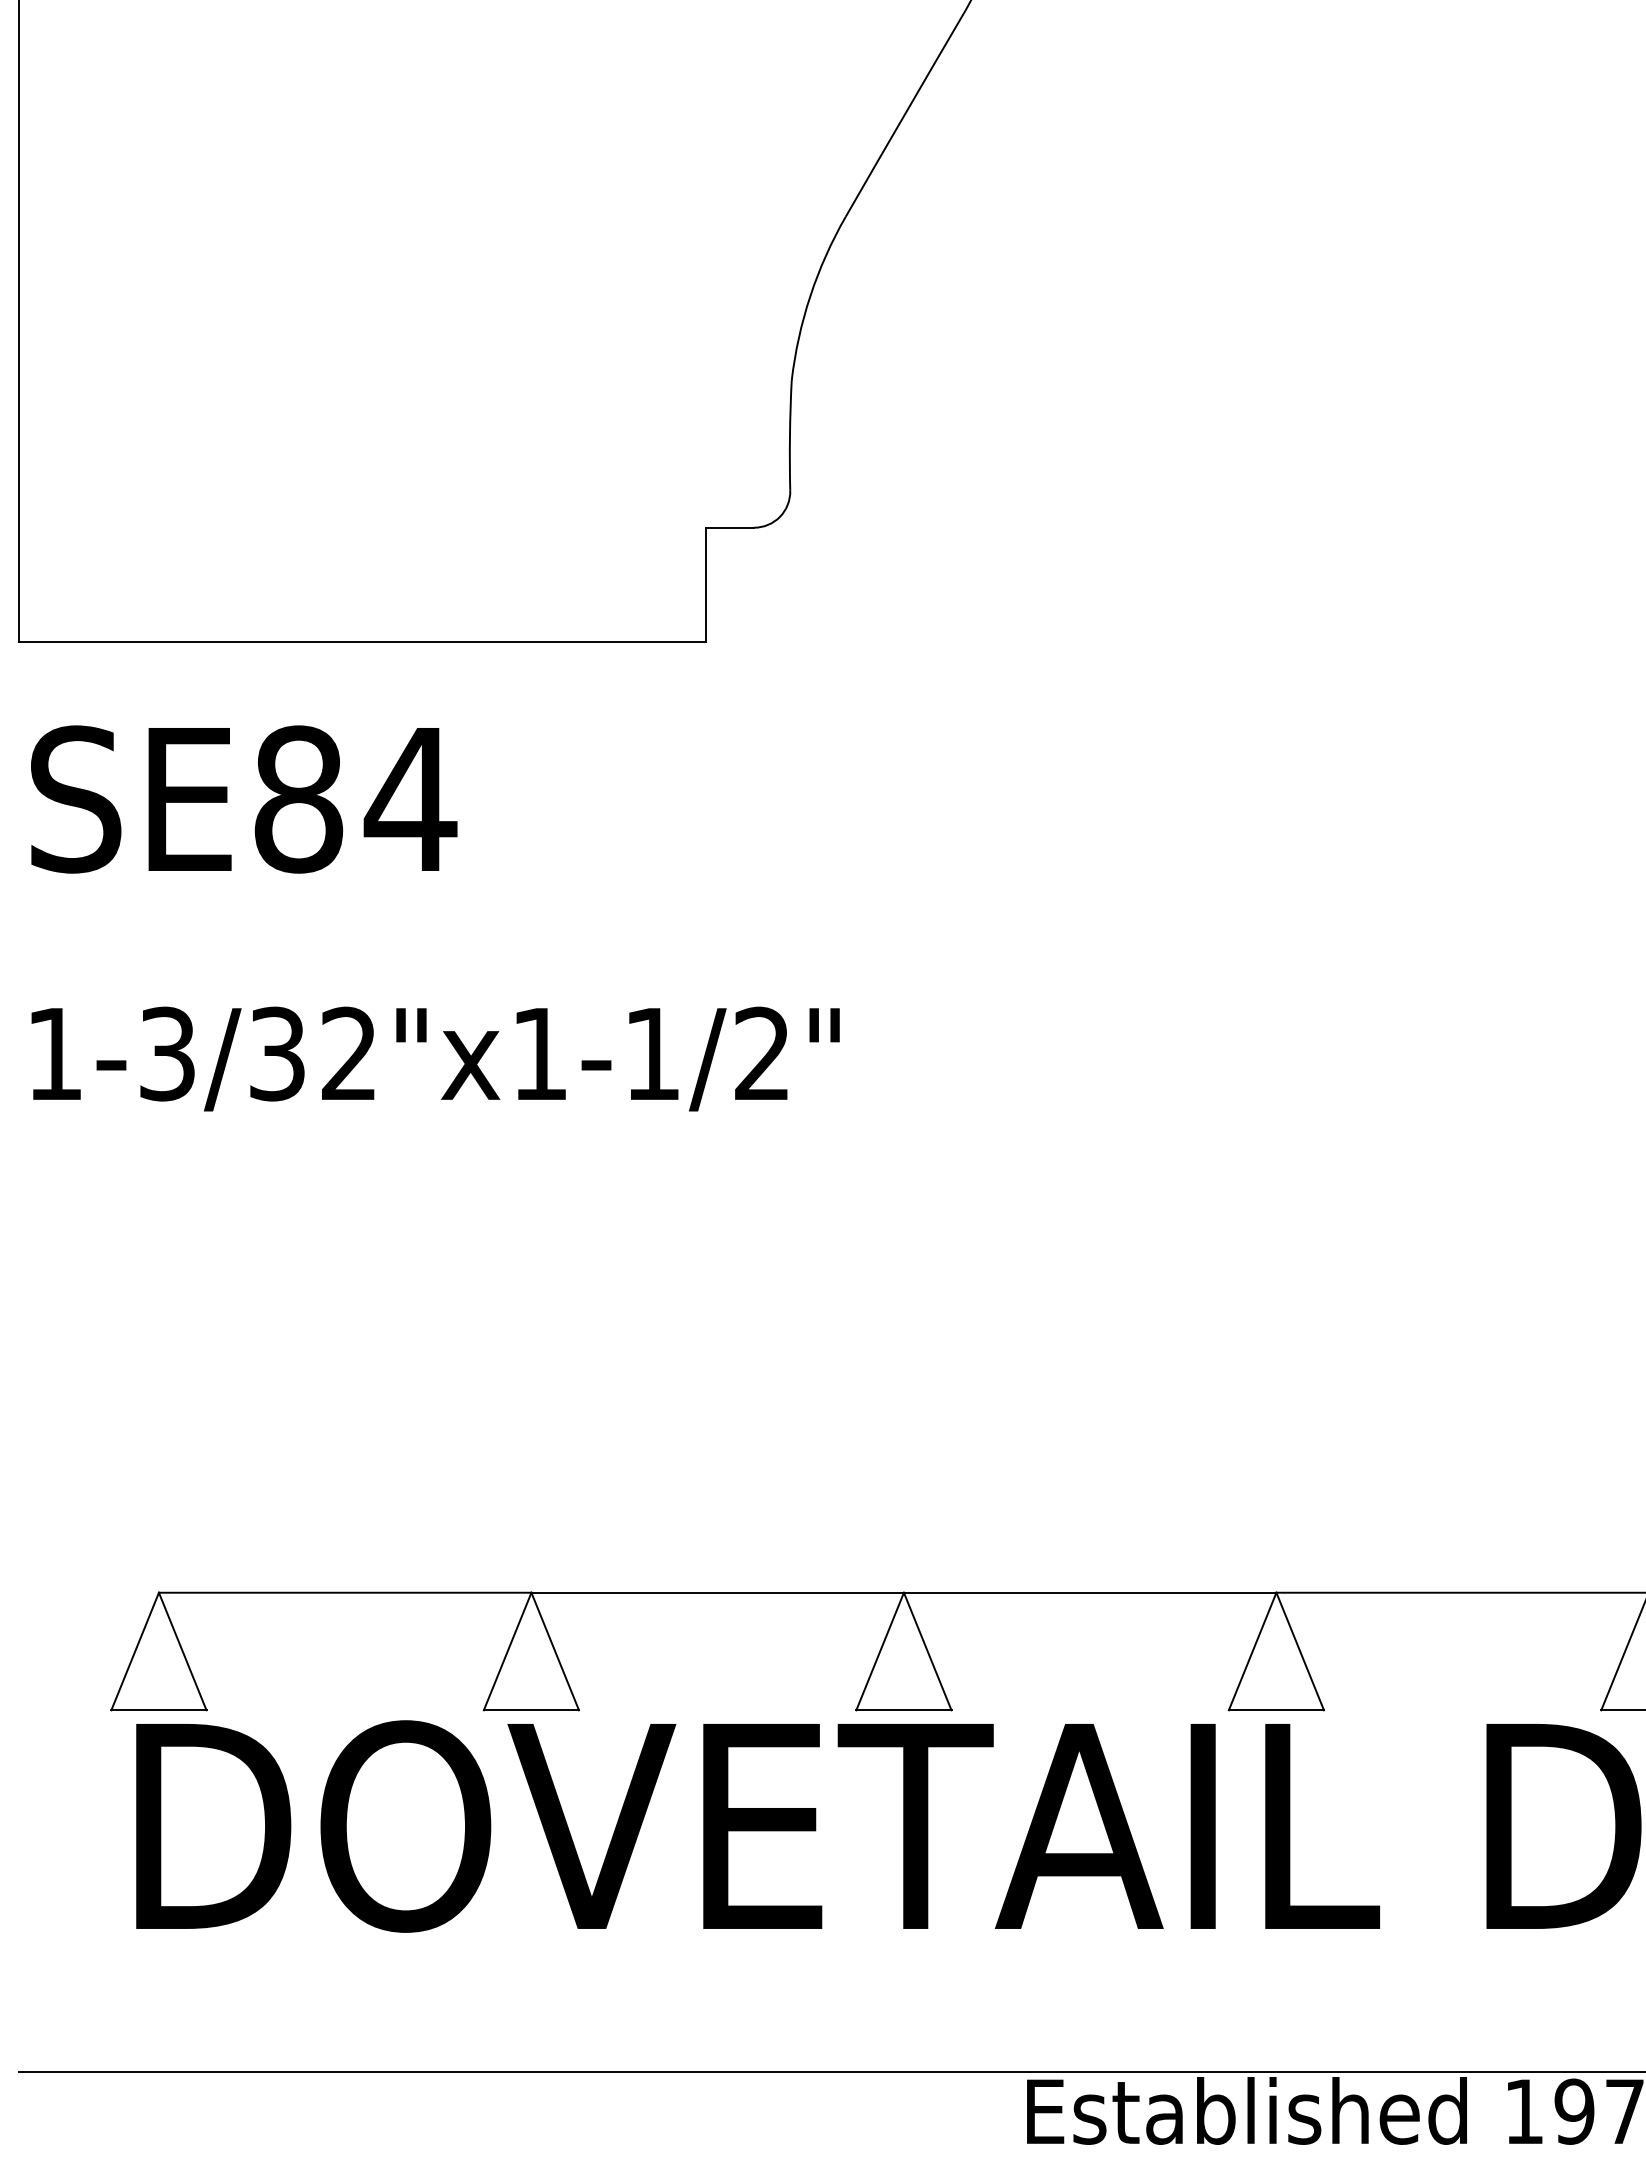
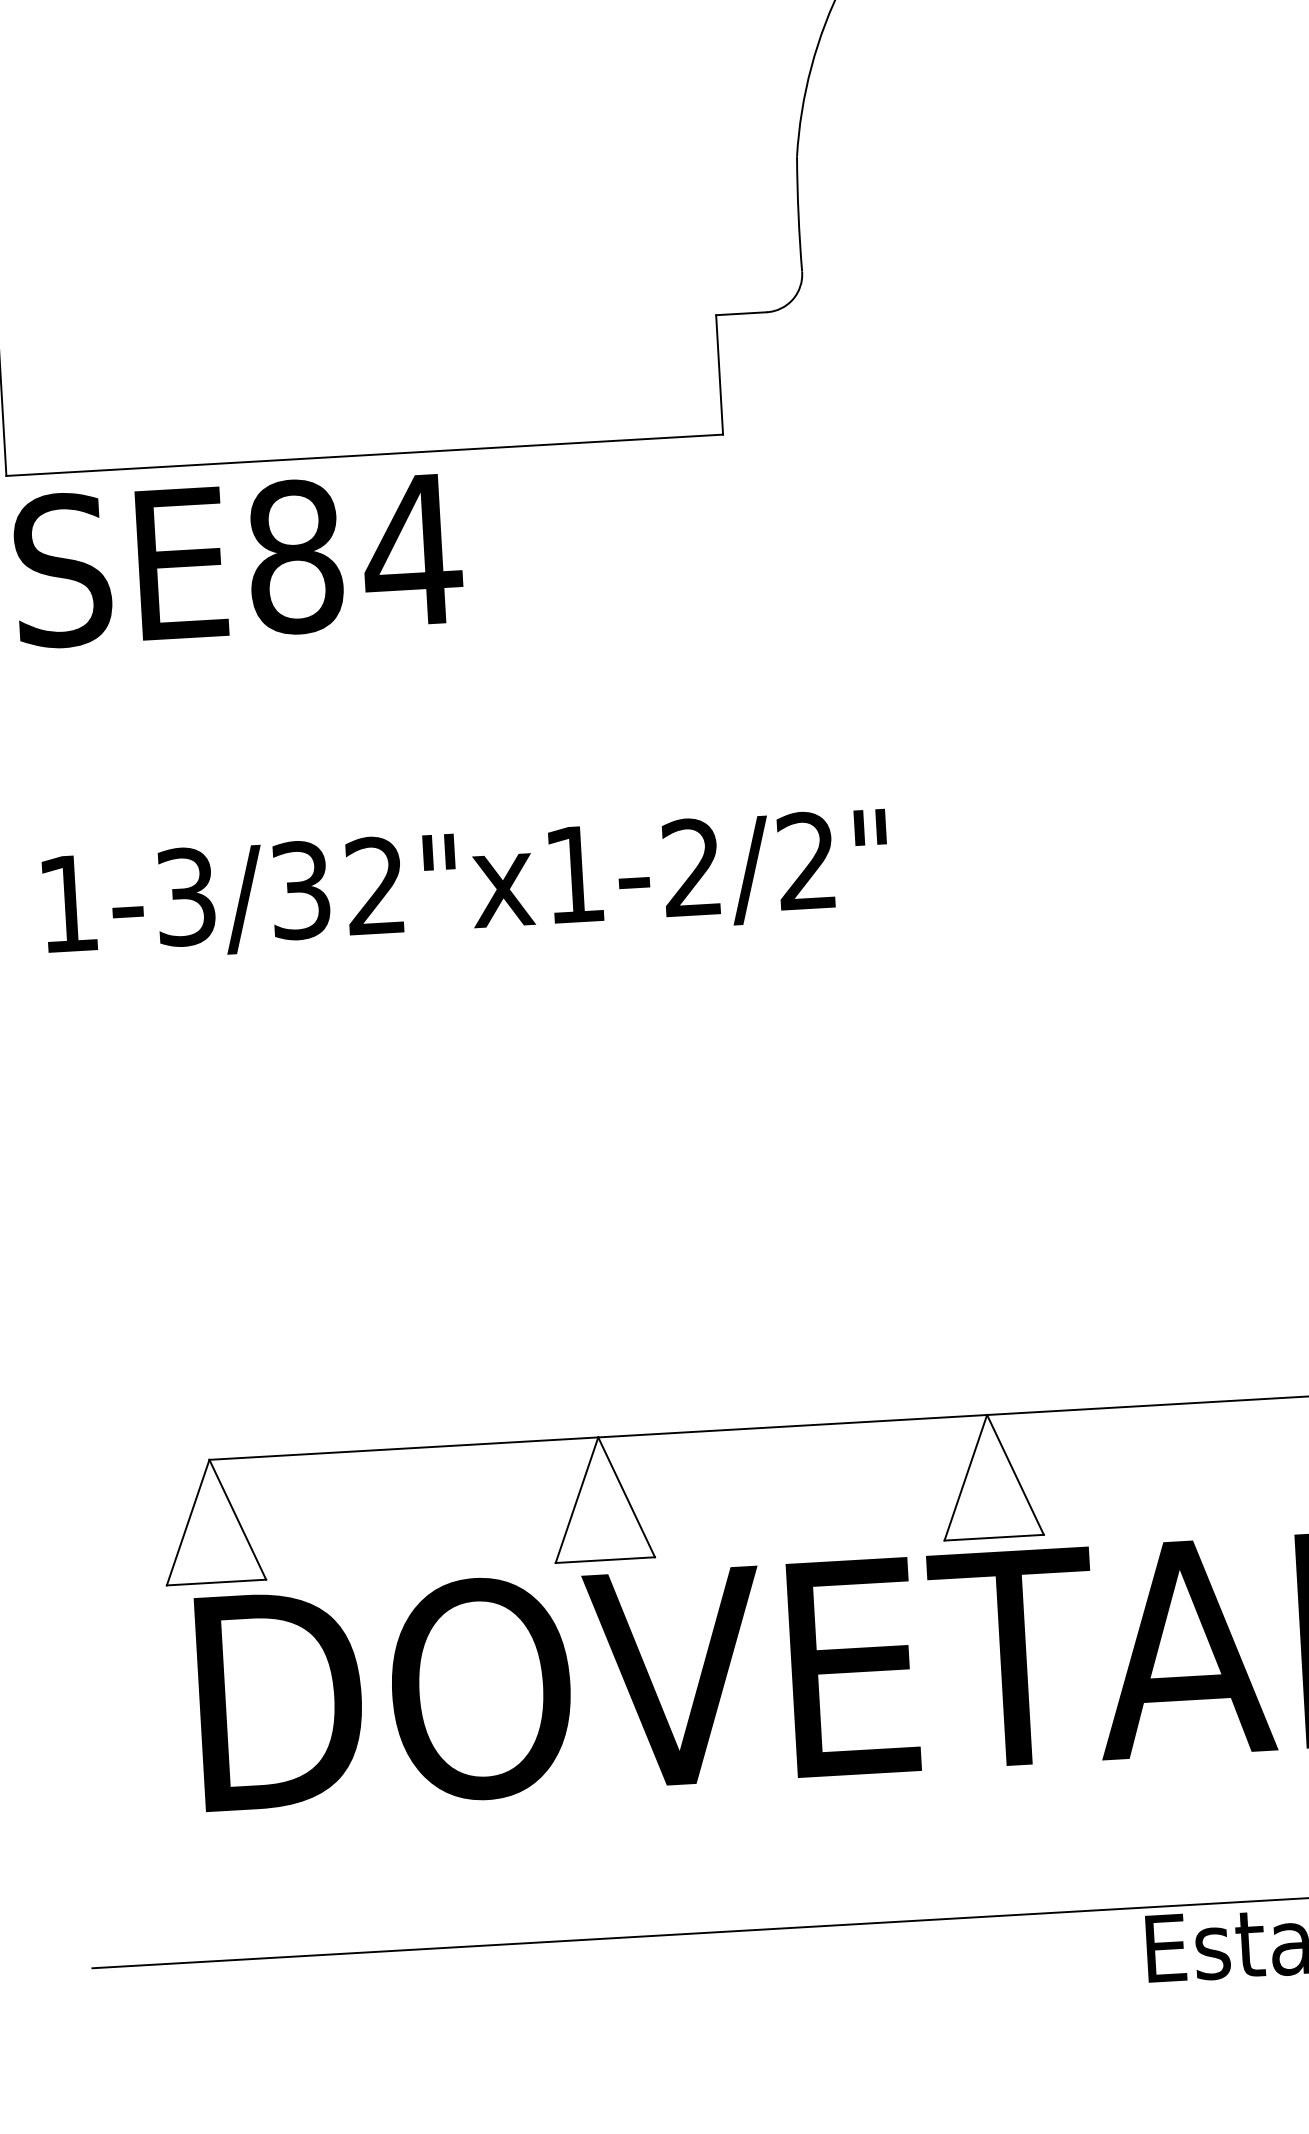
text: (244, 799) -> (238, 560), moved
text: (651, 1052) -> (691, 866), 1-3/32"x1-1/2" -> 1-3/32"x1-2/2"

